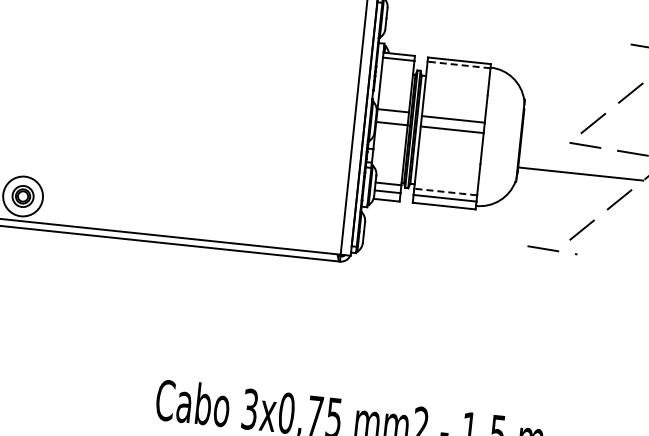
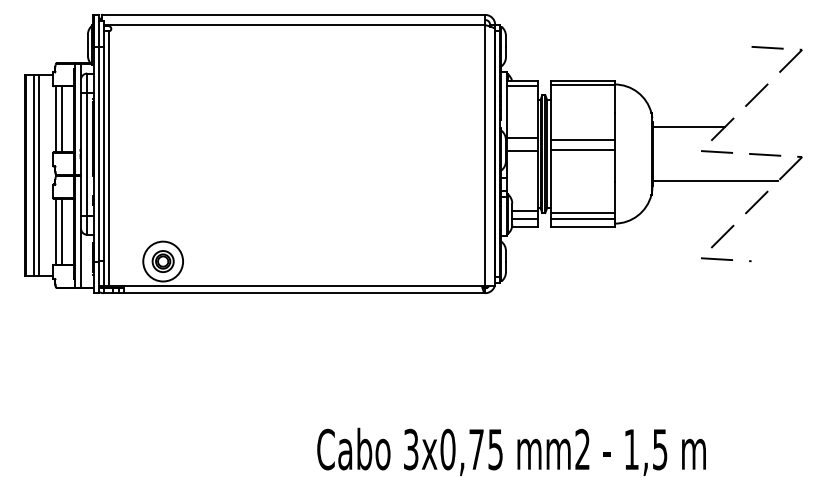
line: (459, 65) -> (583, 85), dashed -> solid
line: (559, 118) -> (688, 127), added
line: (446, 191) -> (583, 212), dashed -> solid
line: (552, 250) -> (726, 259), moved

